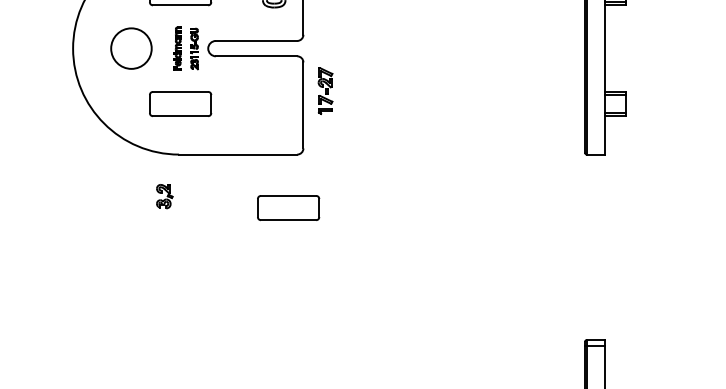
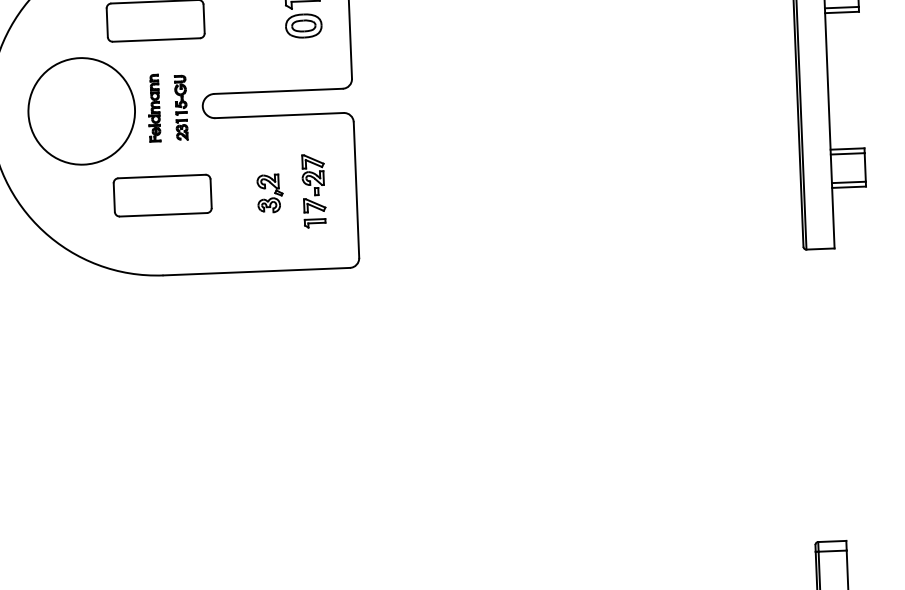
circle: (131, 48) -> (81, 111), size x1.67
part: (325, 90) -> (313, 190), moved
part: (164, 196) -> (269, 193), moved
part: (288, 207) -> (339, 351), removed

